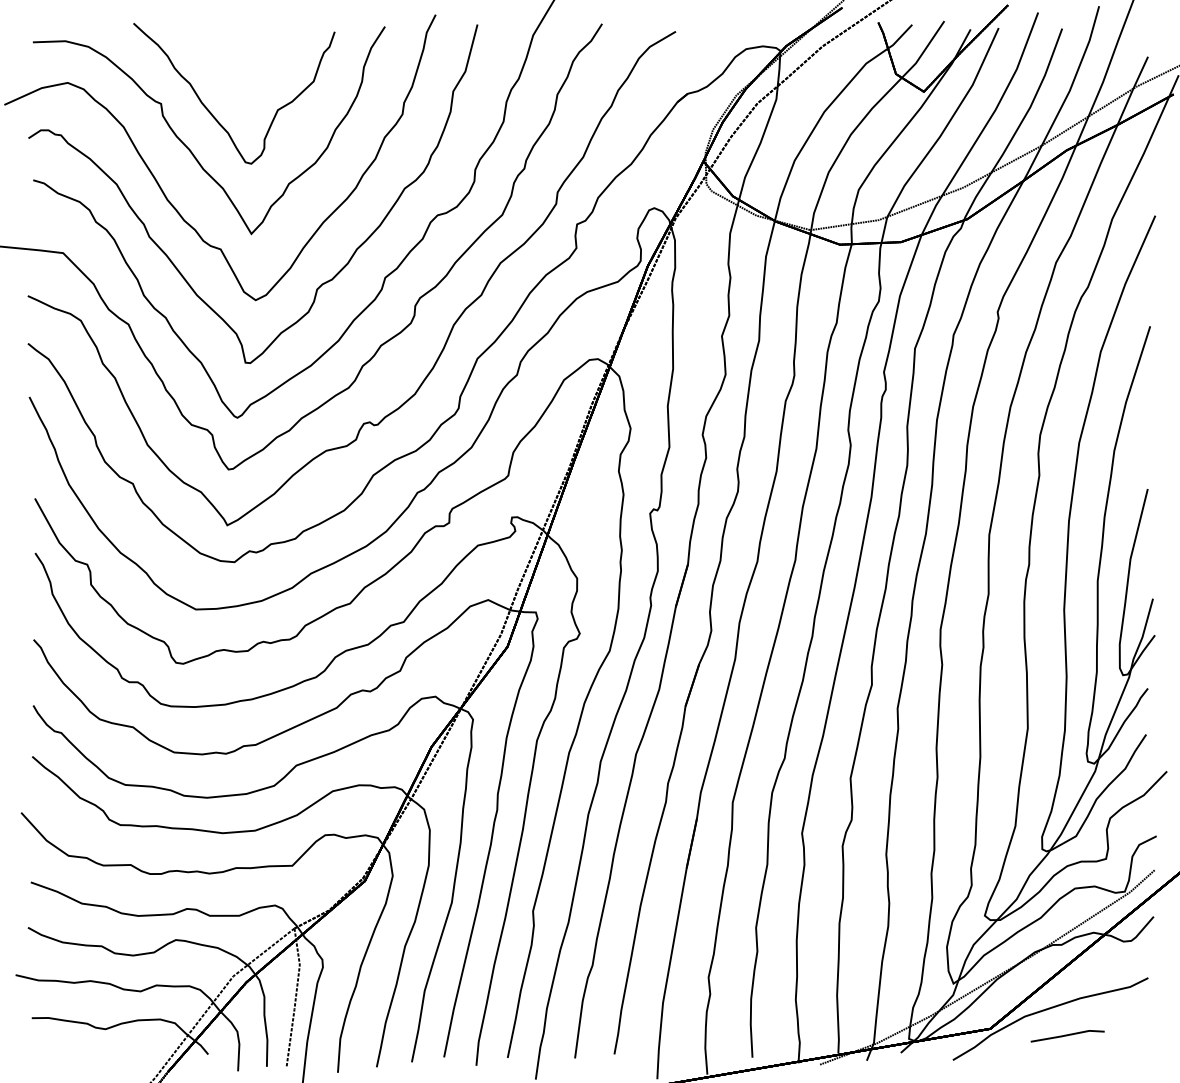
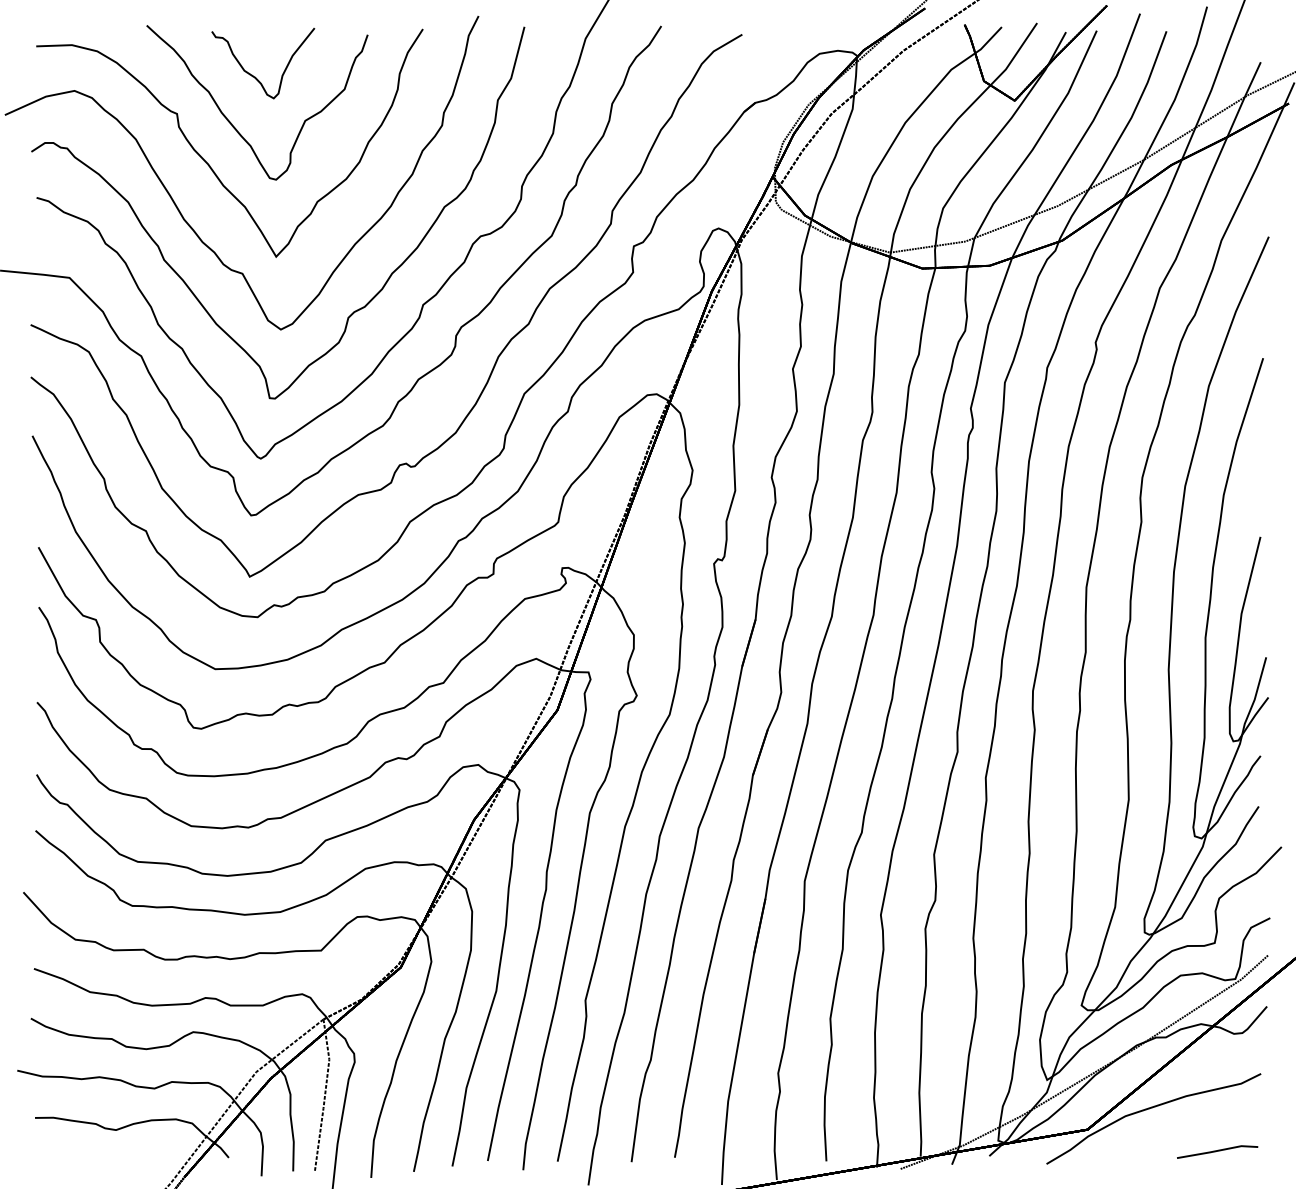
part: (232, 69) -> (255, 76), added
line: (1067, 1036) -> (1217, 1152), moved

